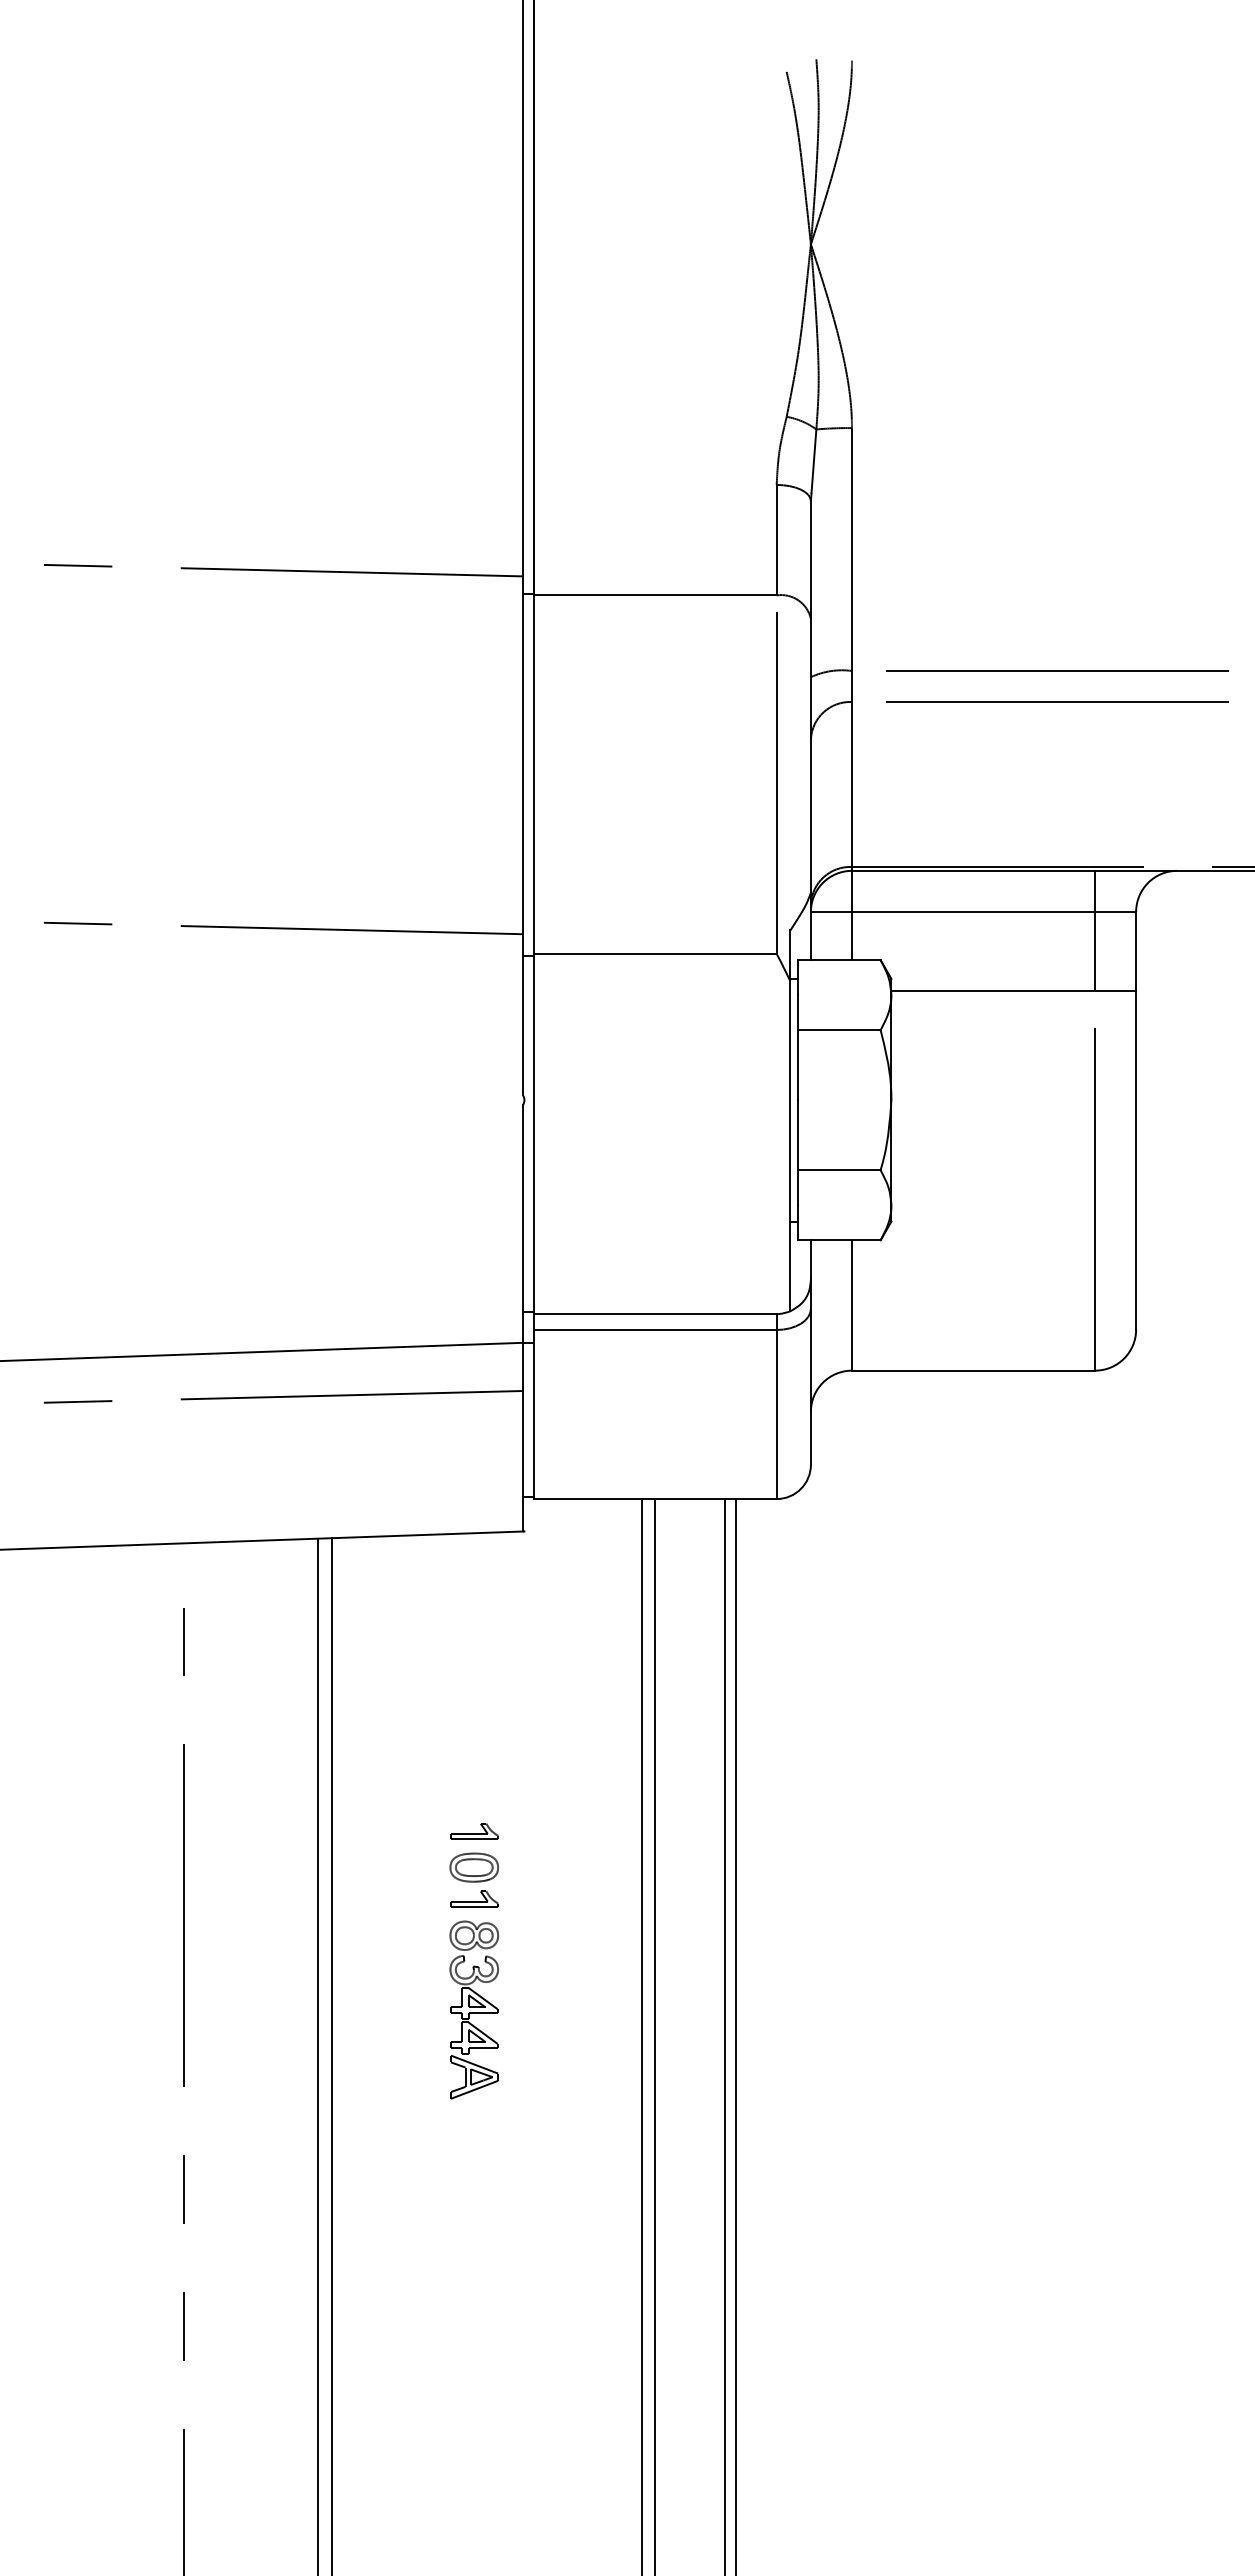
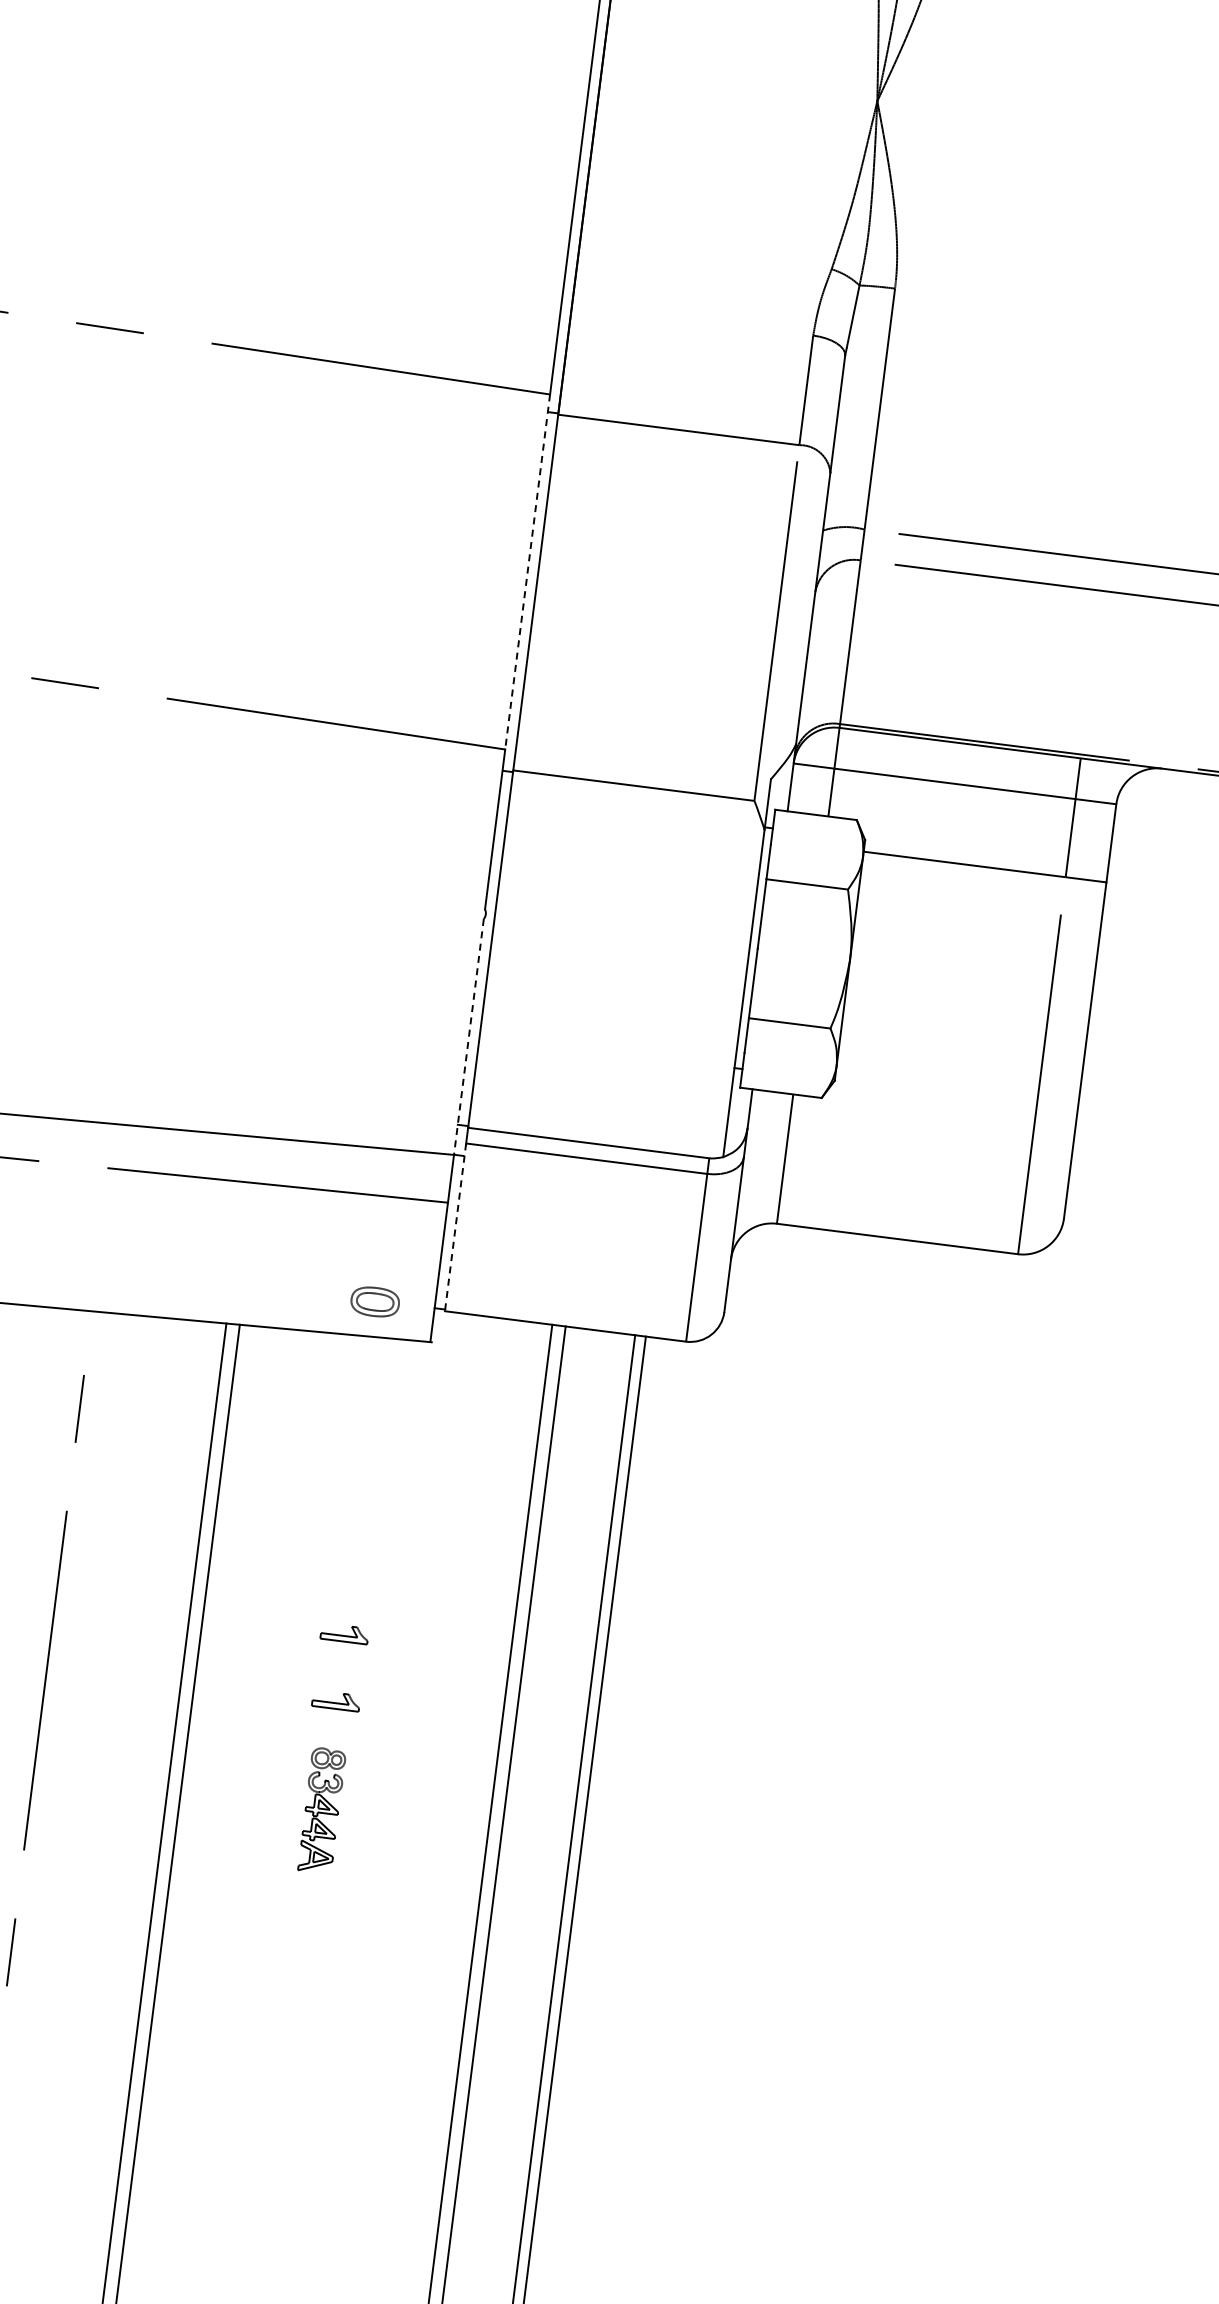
line: (523, 755) -> (528, 572), solid -> dashed
line: (523, 1223) -> (469, 1036), solid -> dashed
line: (533, 1414) -> (455, 1227), solid -> dashed
part: (473, 1867) -> (374, 1301), moved
part: (473, 2009) -> (321, 1810), size x0.7

